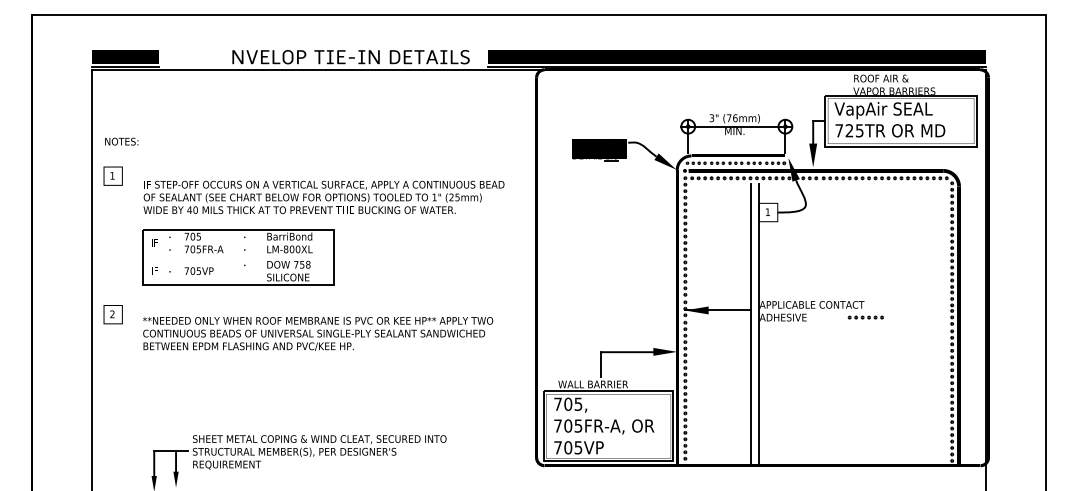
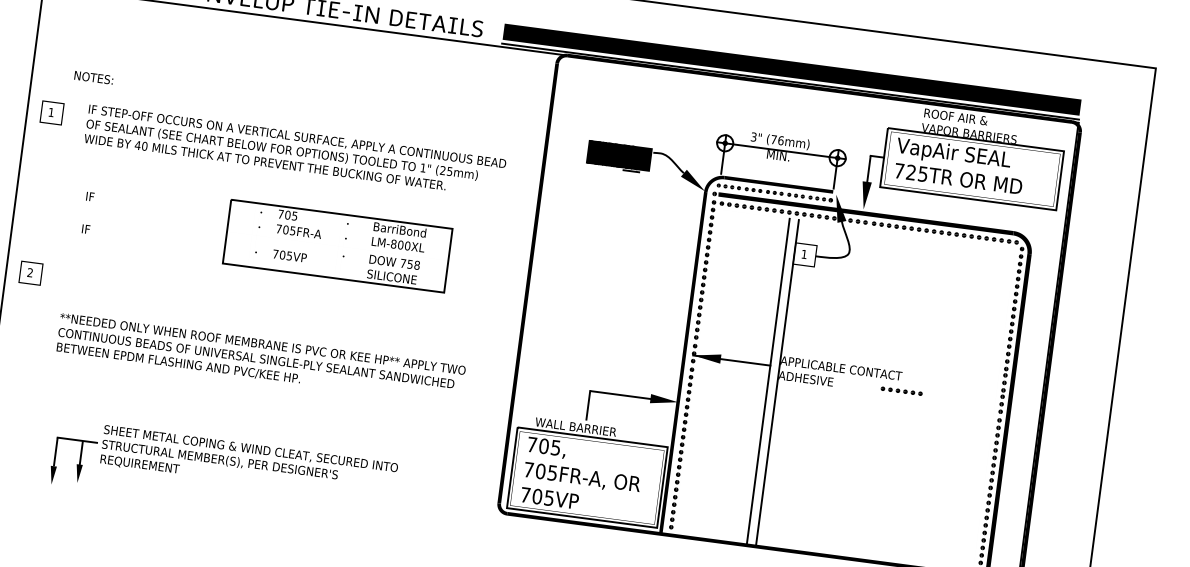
text: (121, 141) -> (93, 77), moved
text: (323, 197) -> (294, 151), moved
part: (238, 257) -> (337, 246), moved
text: (318, 333) -> (261, 358), moved

